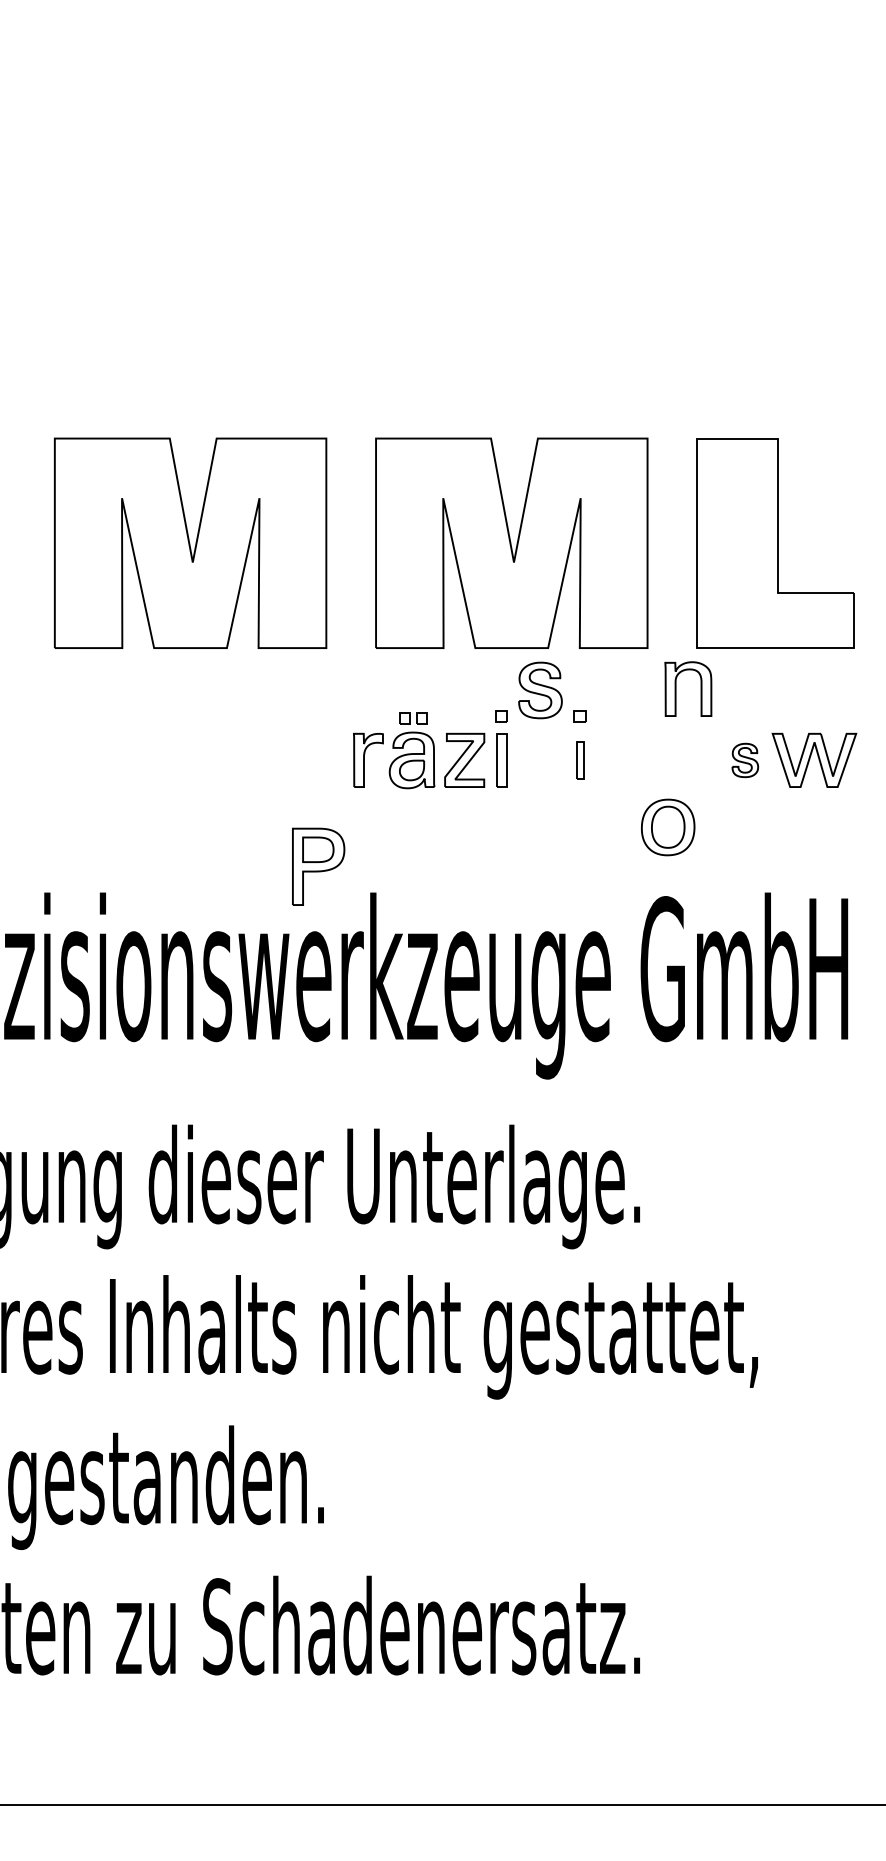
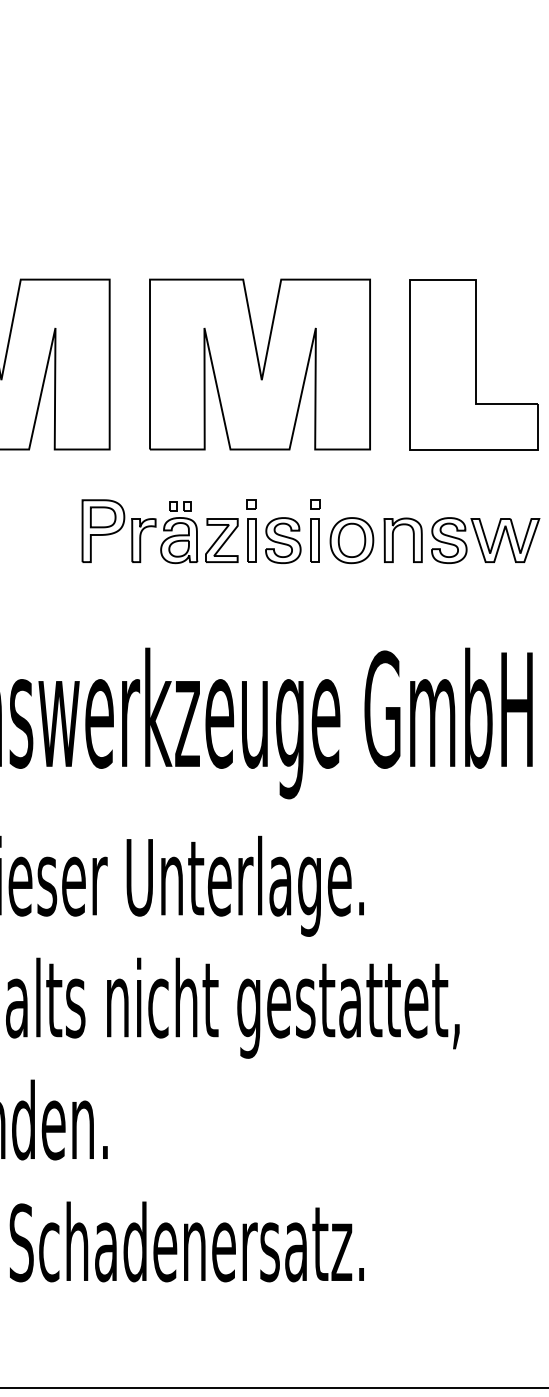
part: (676, 688) -> (393, 539), moved
part: (540, 690) -> (283, 540), moved
part: (579, 760) -> (314, 540), size x1.43
part: (745, 760) -> (449, 540), size x1.67
part: (668, 827) -> (352, 540), moved
part: (318, 866) -> (103, 530), moved

